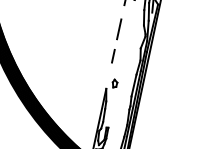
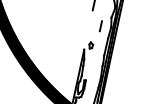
line: (113, 56) -> (101, 26), moved

